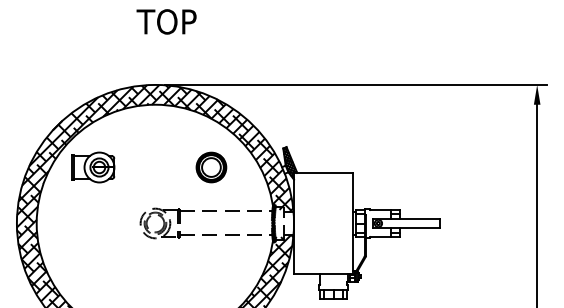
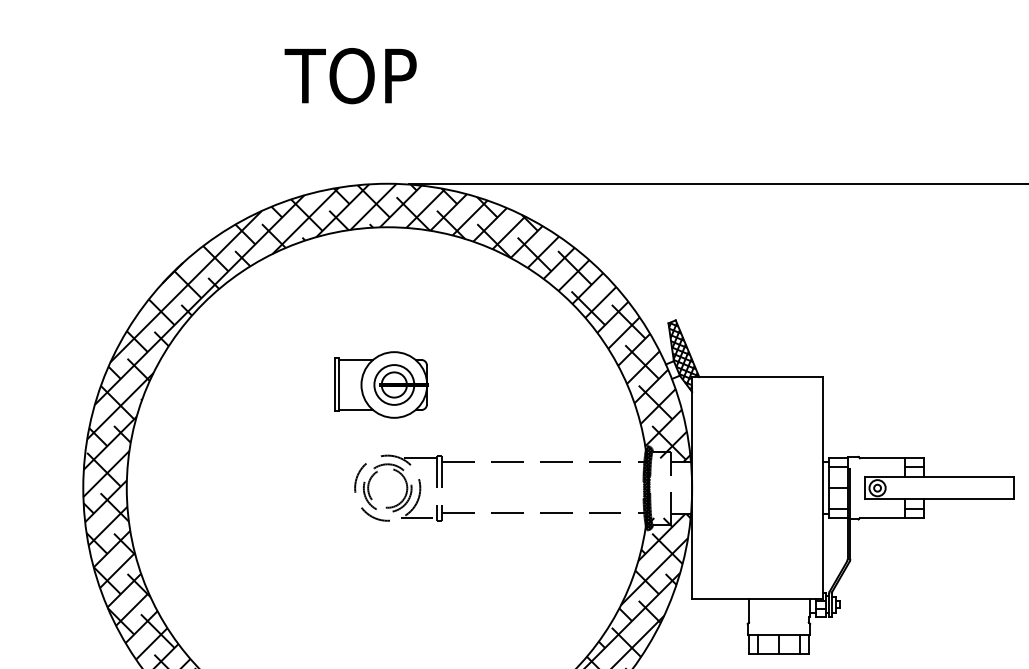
text: (166, 21) -> (350, 75), moved
part: (93, 167) -> (381, 384), moved
part: (211, 167) -> (510, 365), removed

